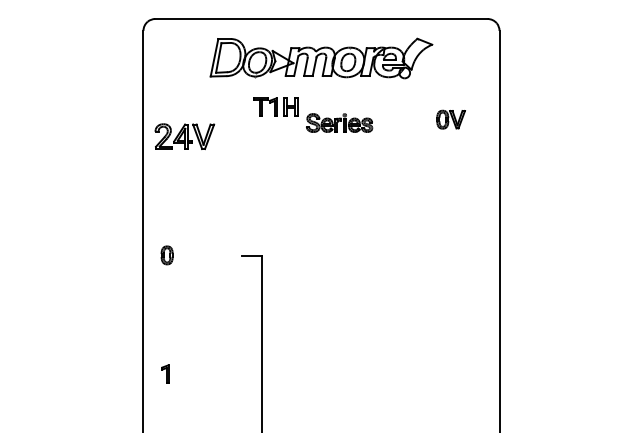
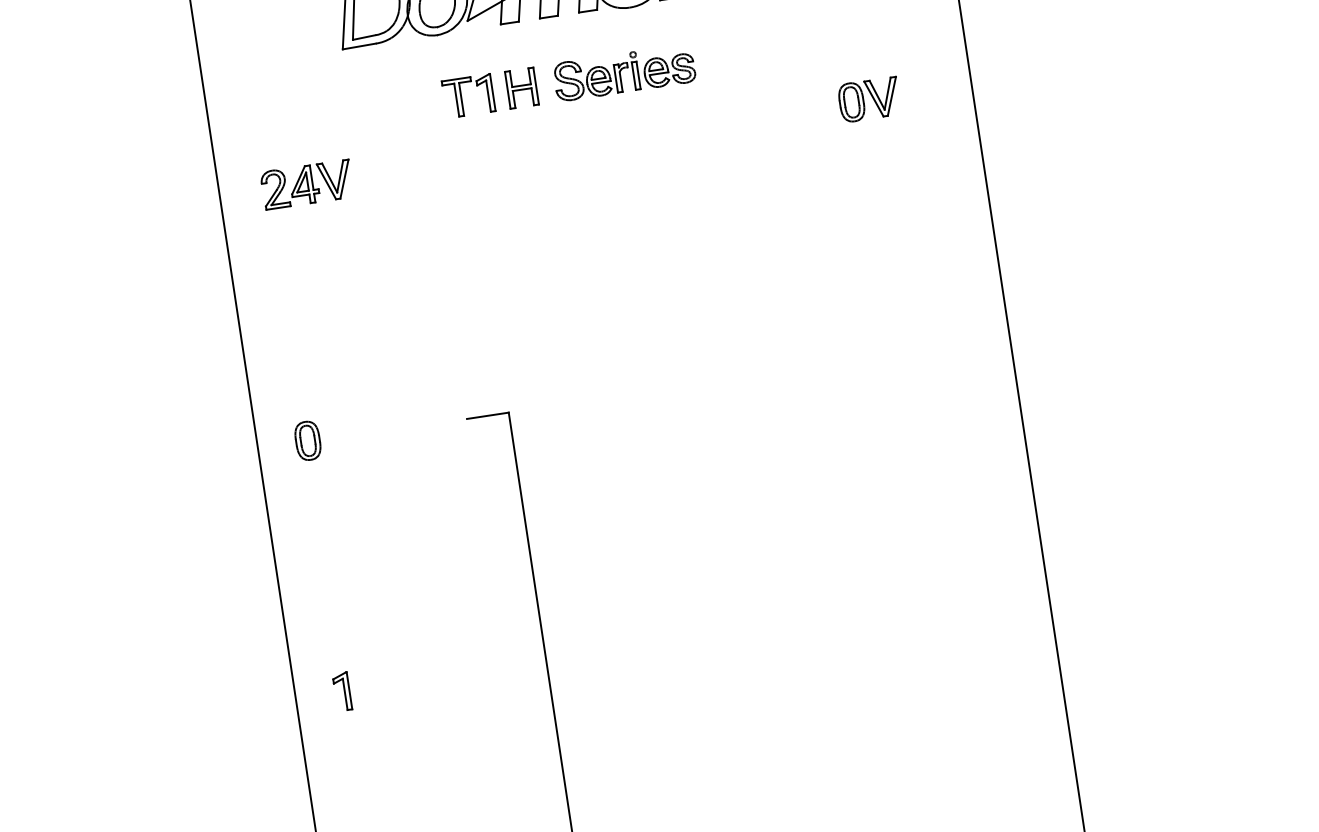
part: (450, 119) -> (868, 99), moved
part: (339, 122) -> (624, 71), moved
part: (184, 136) -> (306, 184), size x0.71

